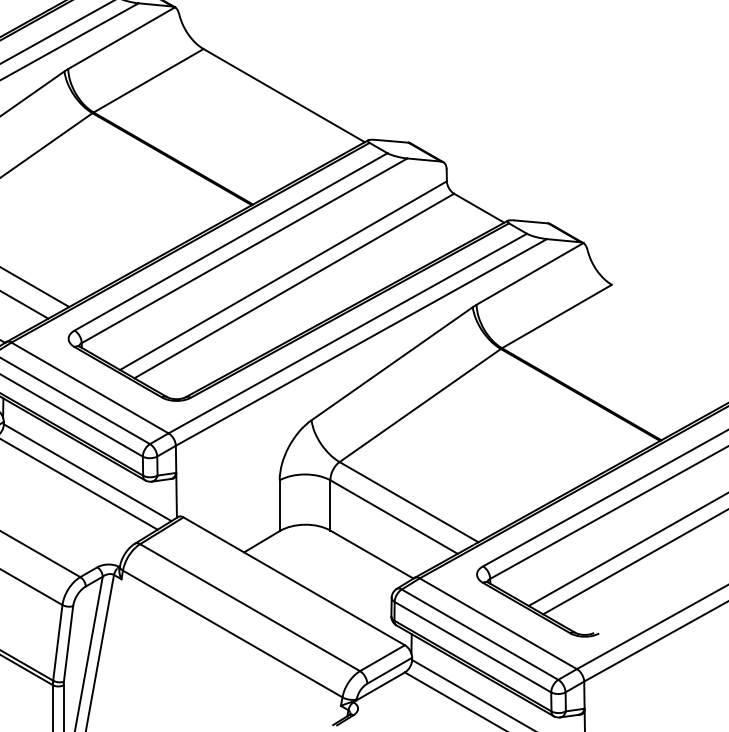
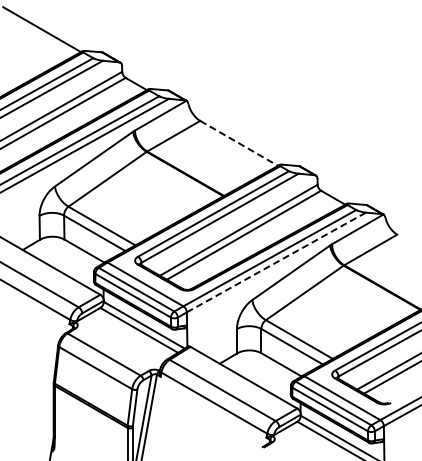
line: (284, 95) -> (239, 143), solid -> dashed
line: (359, 342) -> (275, 262), solid -> dashed

